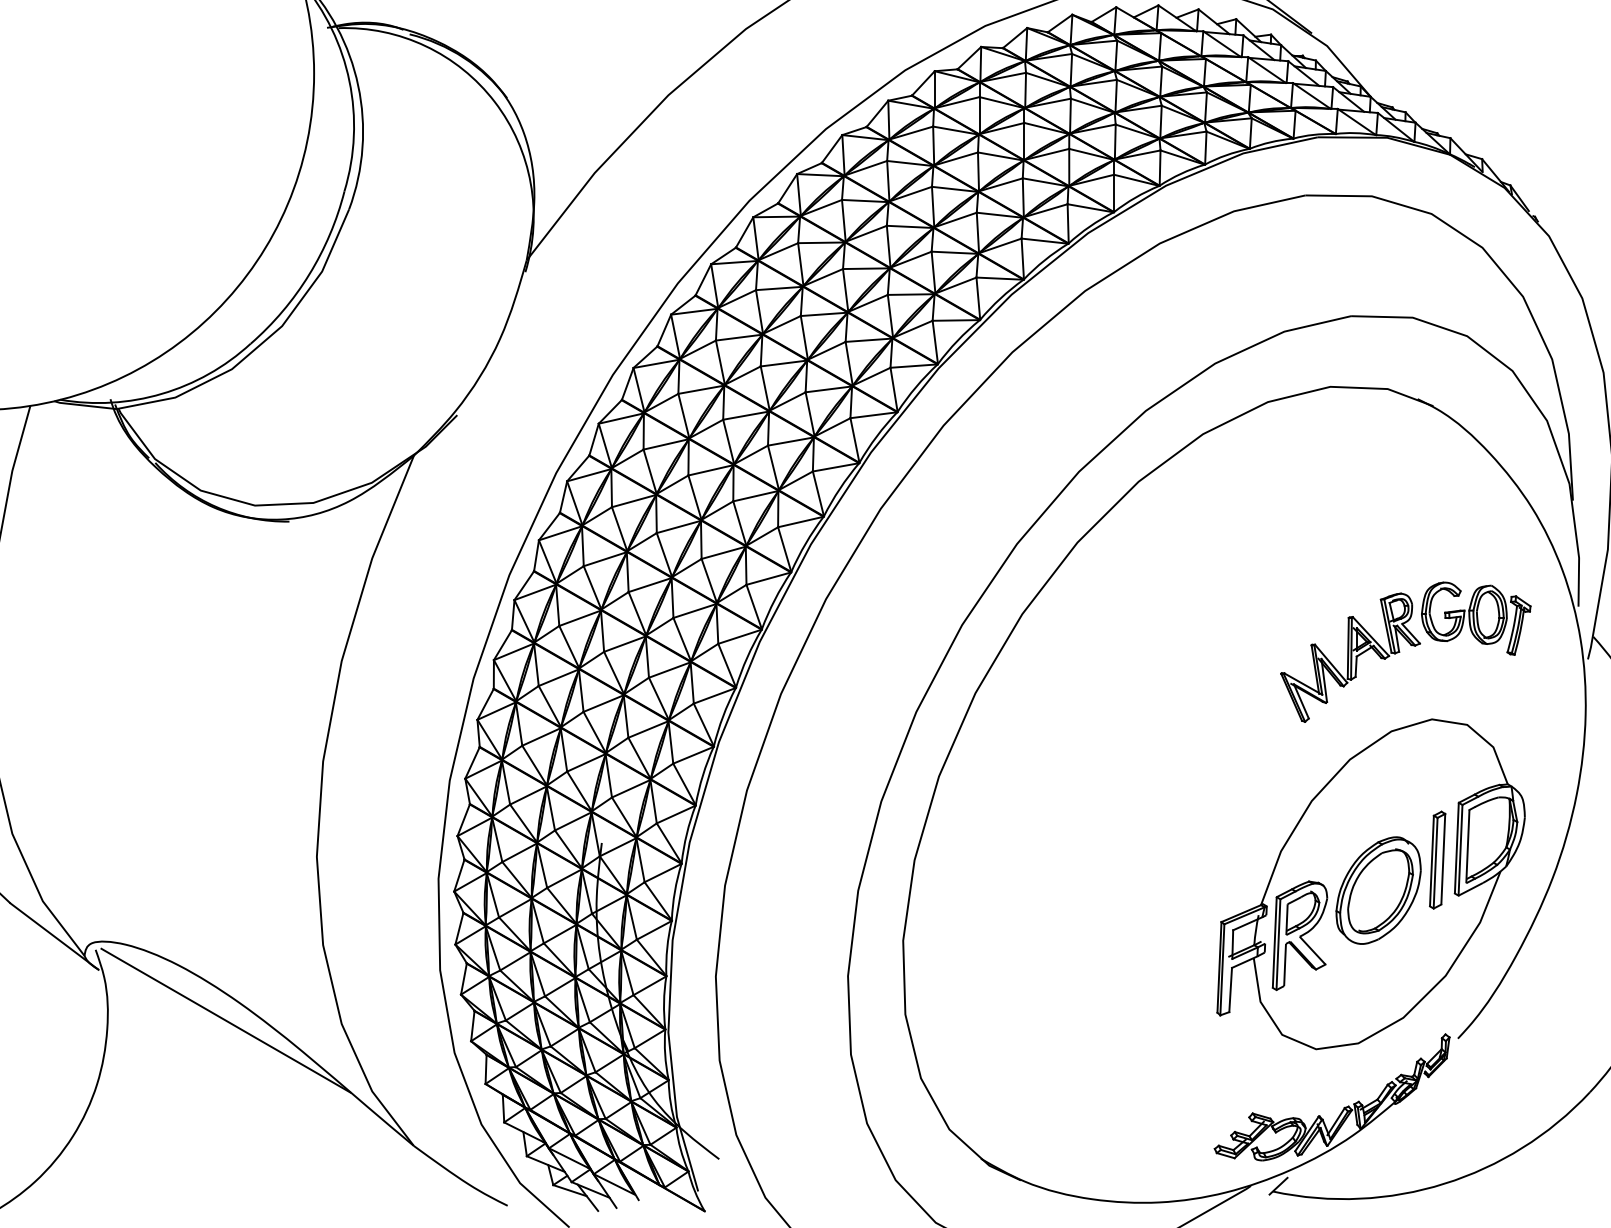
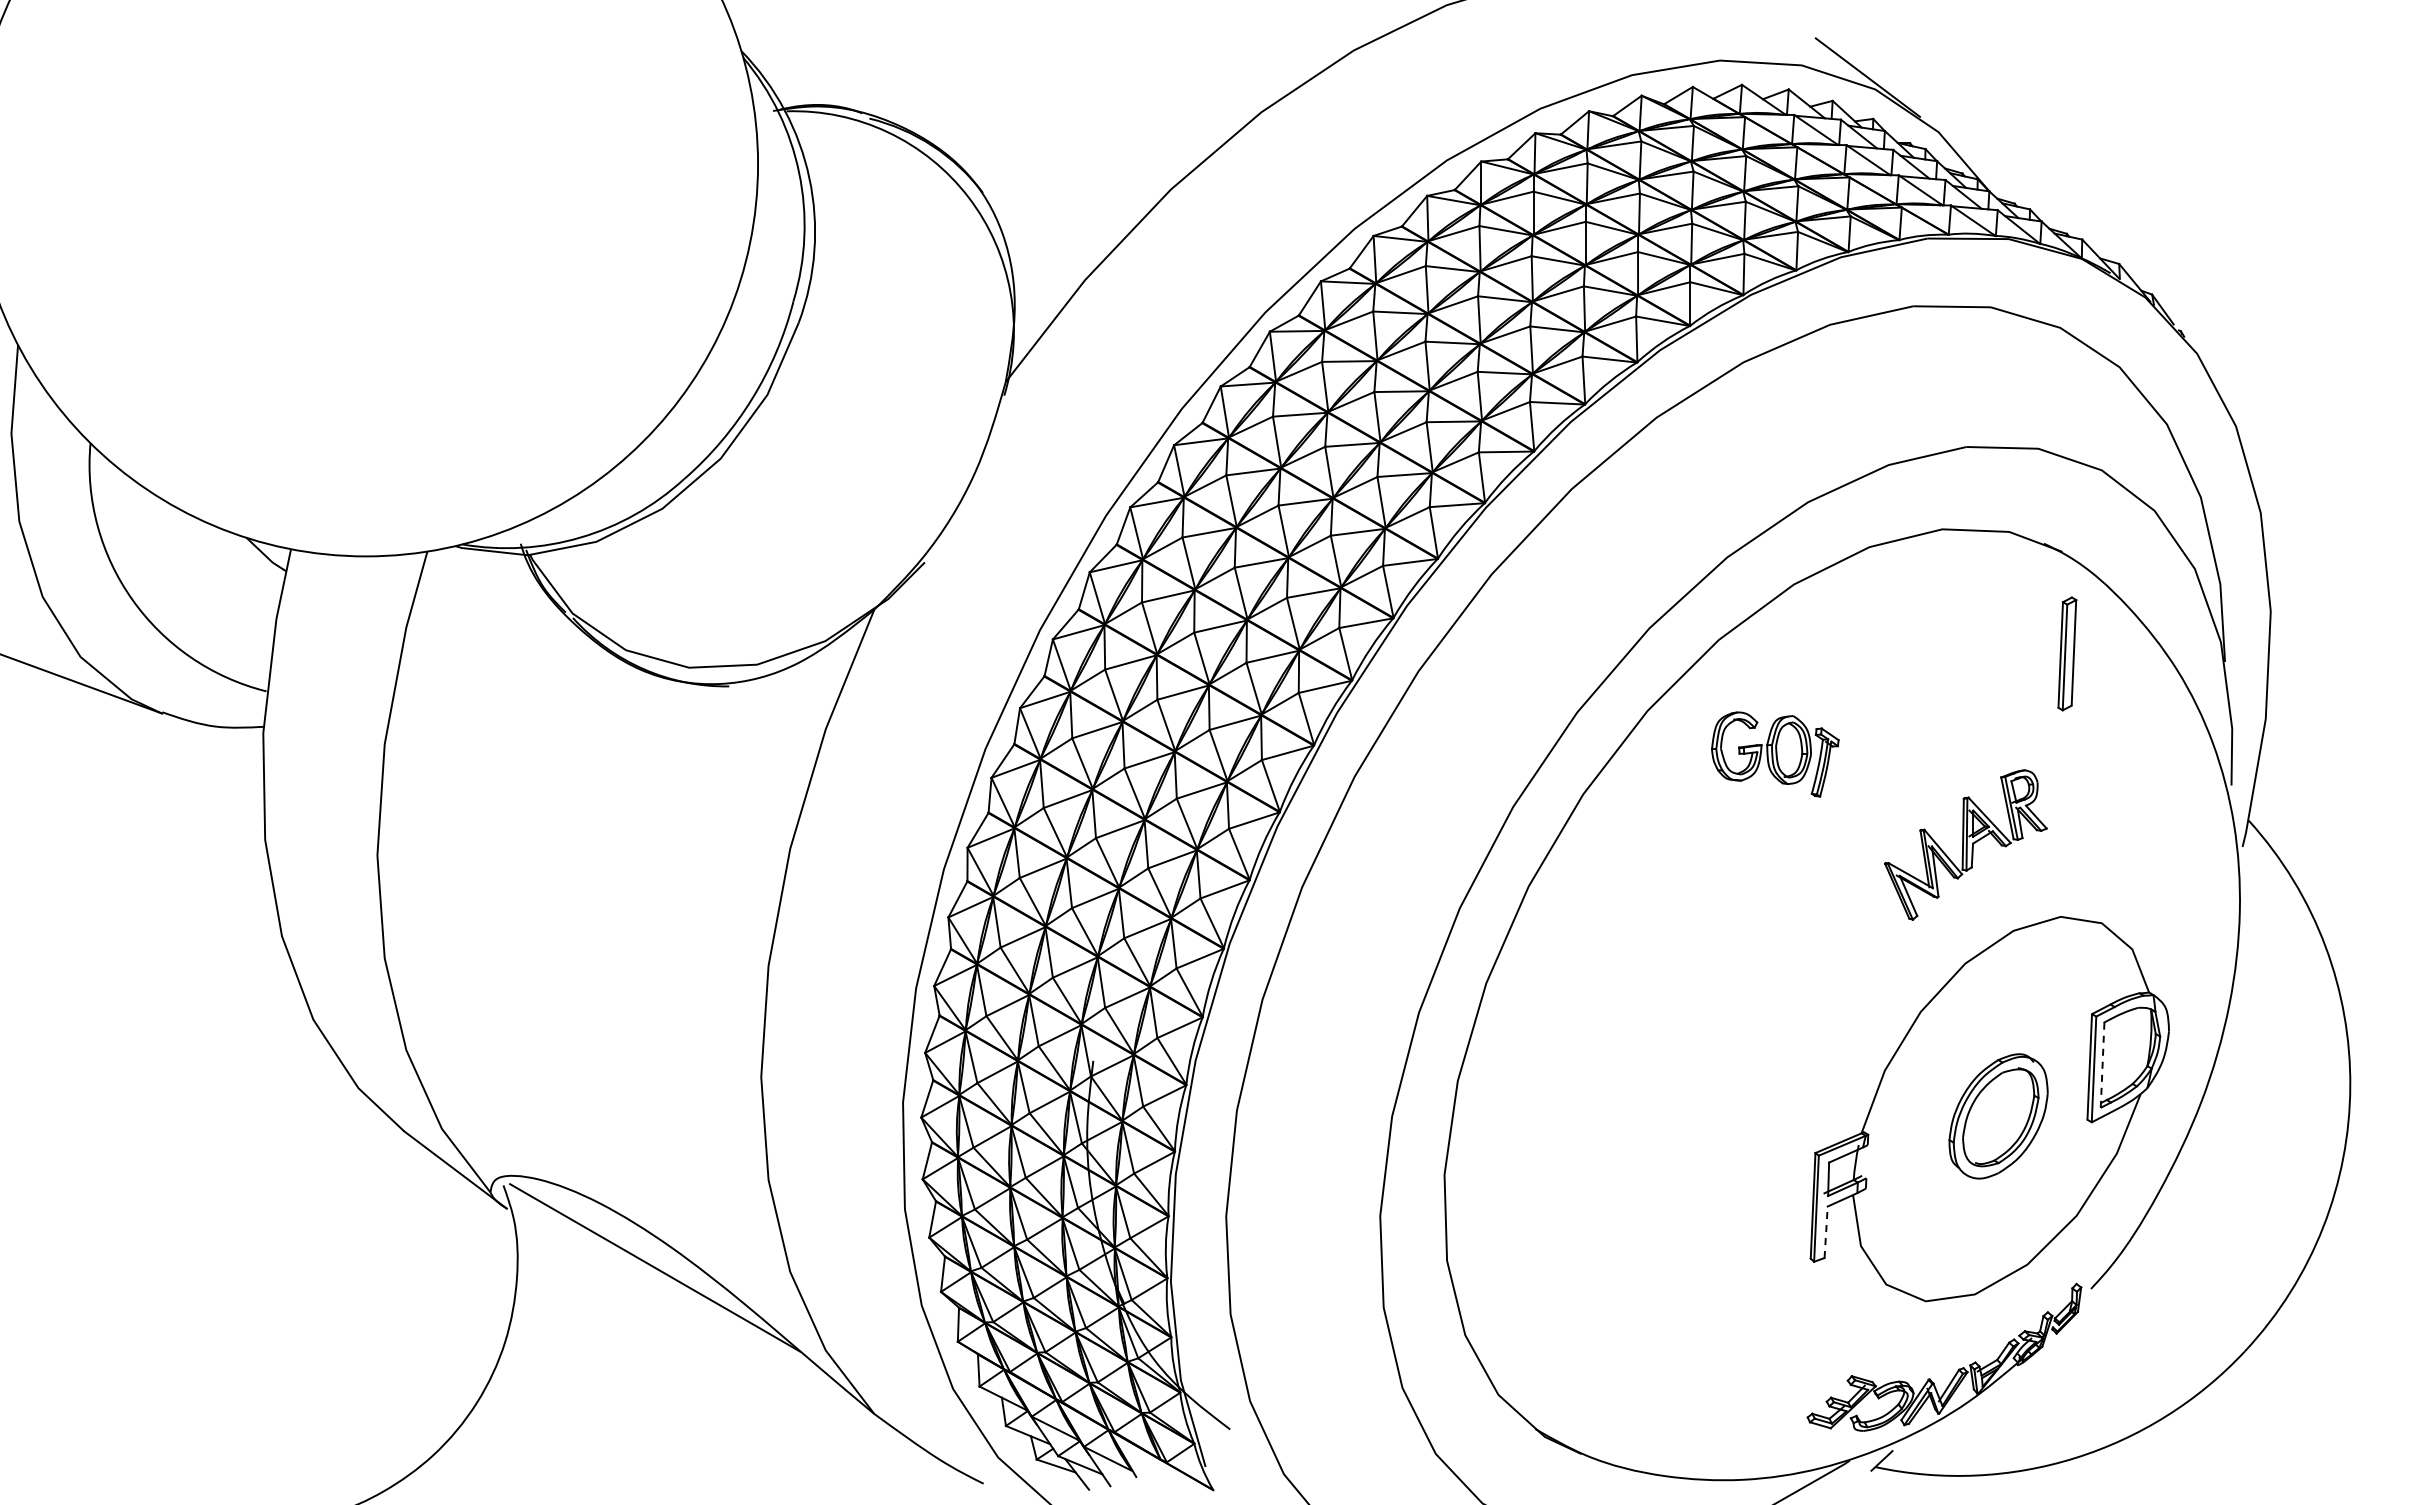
part: (1476, 618) -> (1775, 754), moved
line: (1467, 846) -> (2102, 1064), solid -> dashed
part: (1437, 859) -> (2067, 653), moved
part: (1299, 935) -> (1906, 1168), removed
line: (1230, 990) -> (1826, 1232), solid -> dashed

